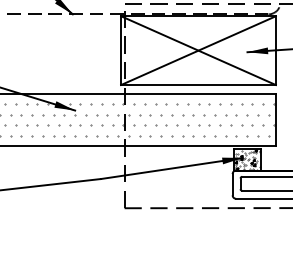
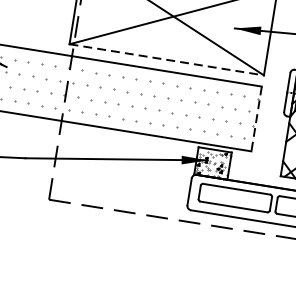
line: (199, 85) -> (167, 60), solid -> dashed
line: (275, 119) -> (256, 118), solid -> dashed

